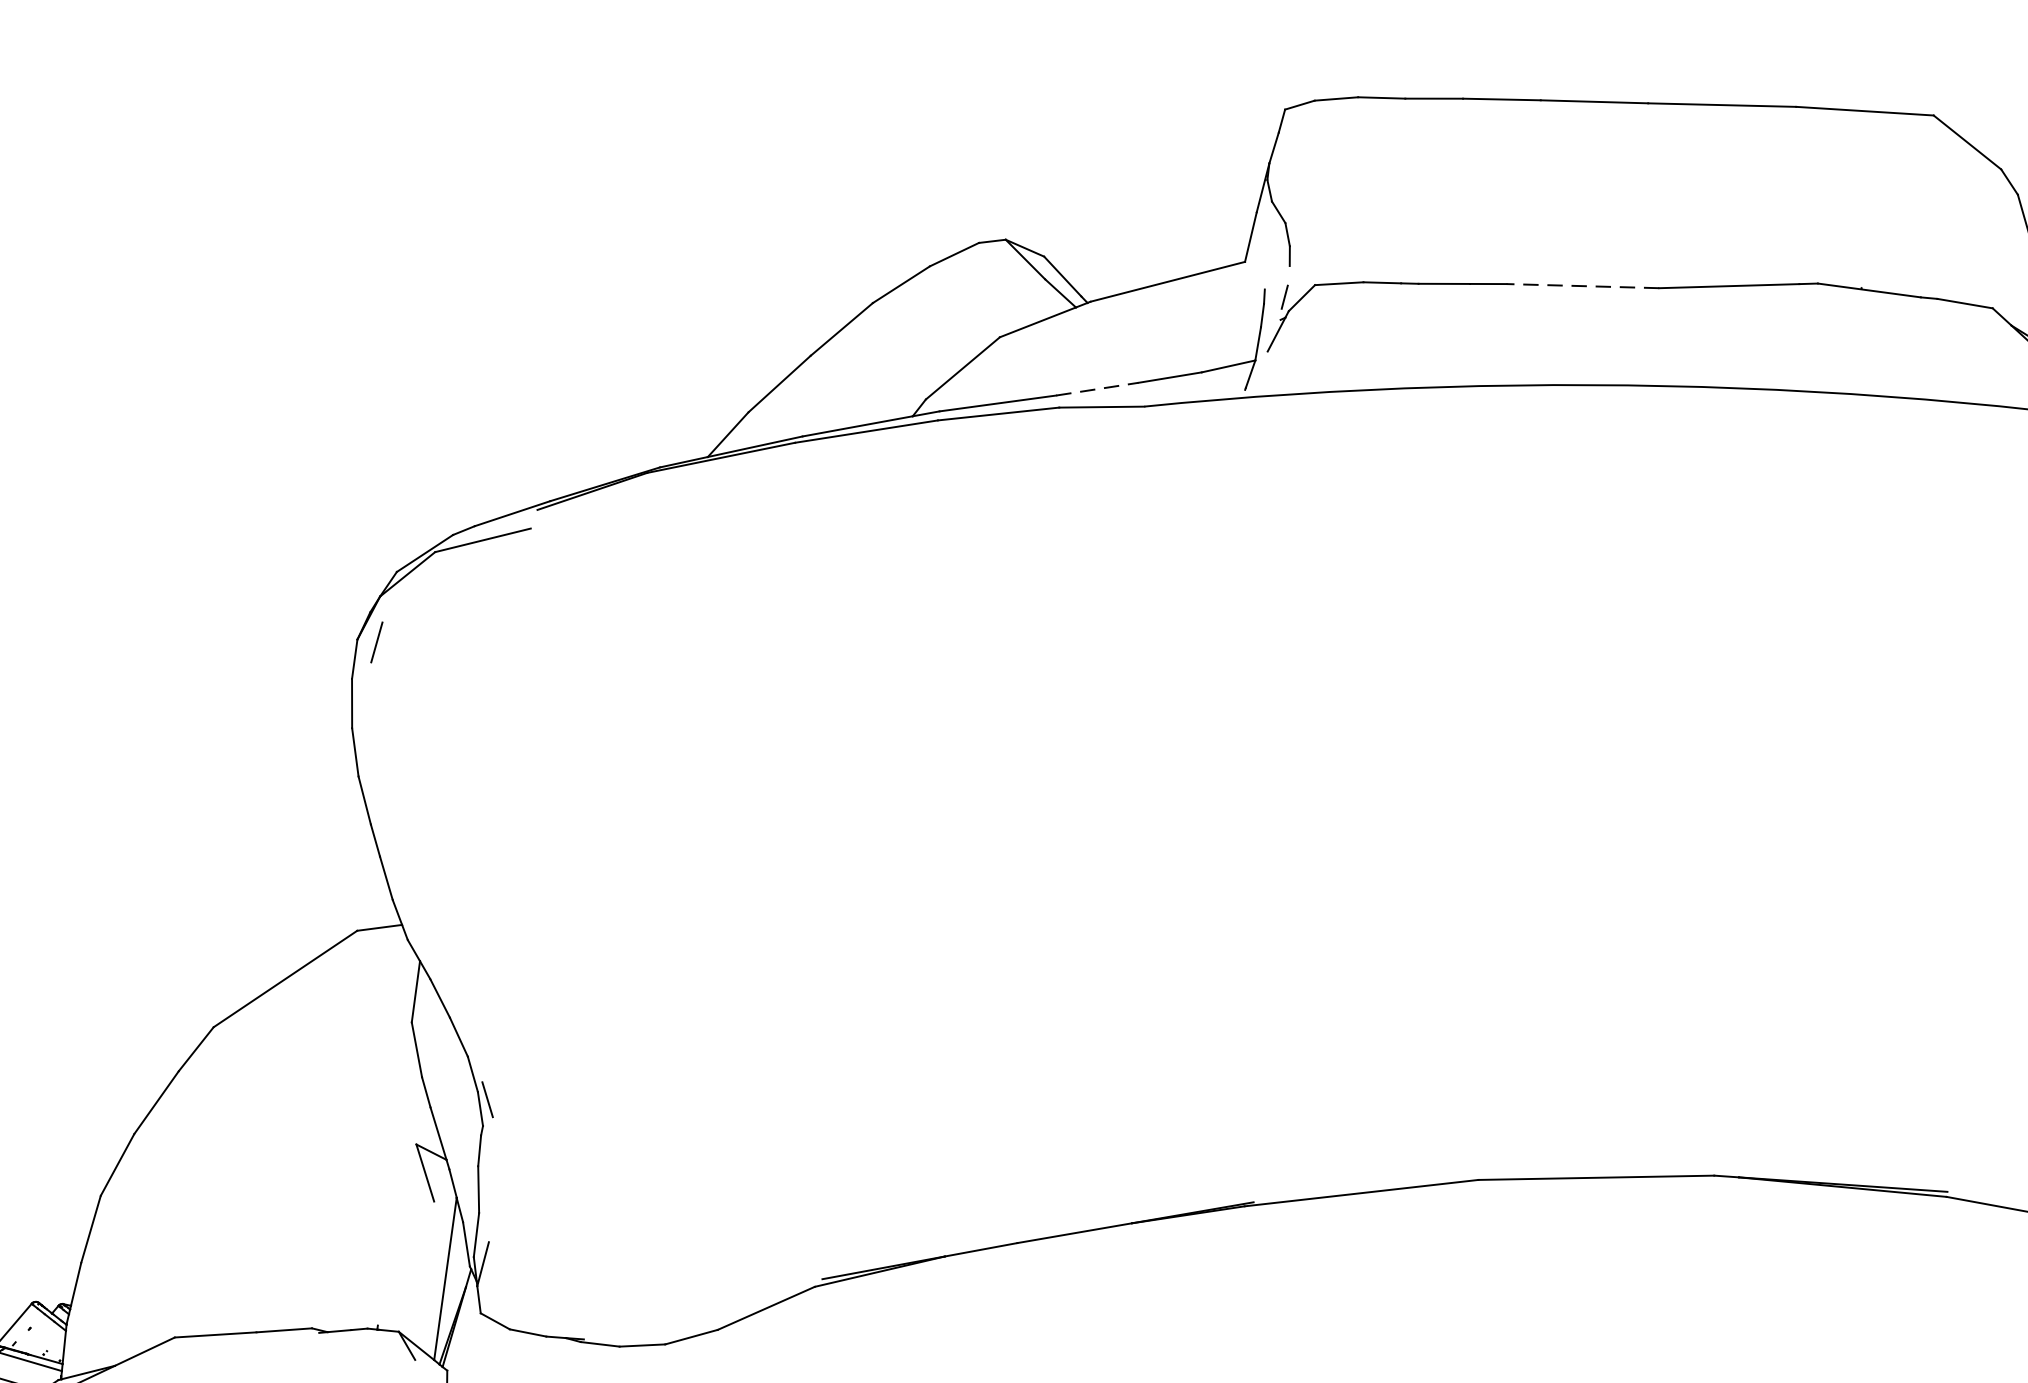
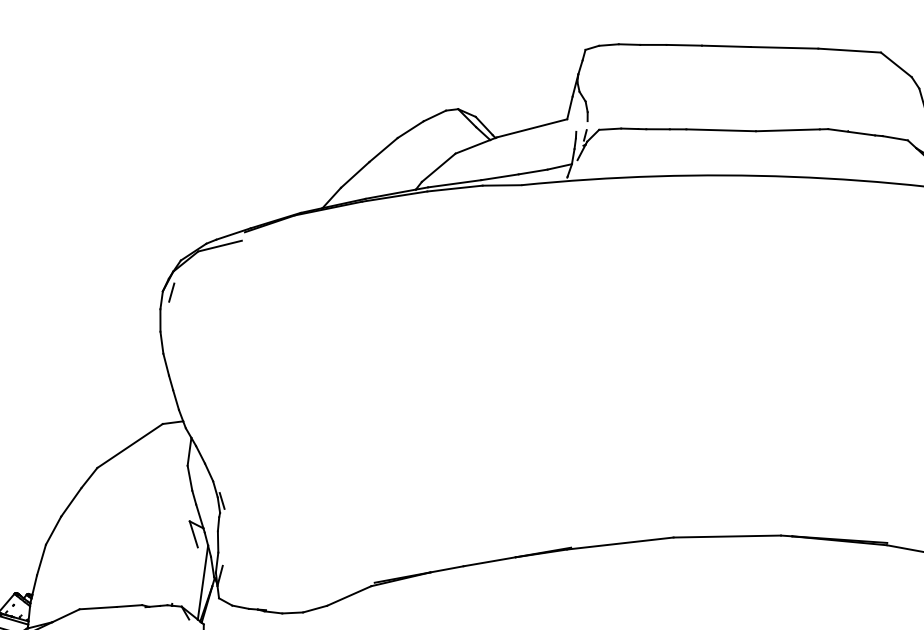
line: (1583, 286) -> (721, 130), dashed -> solid
line: (1096, 389) -> (499, 177), dashed -> solid

